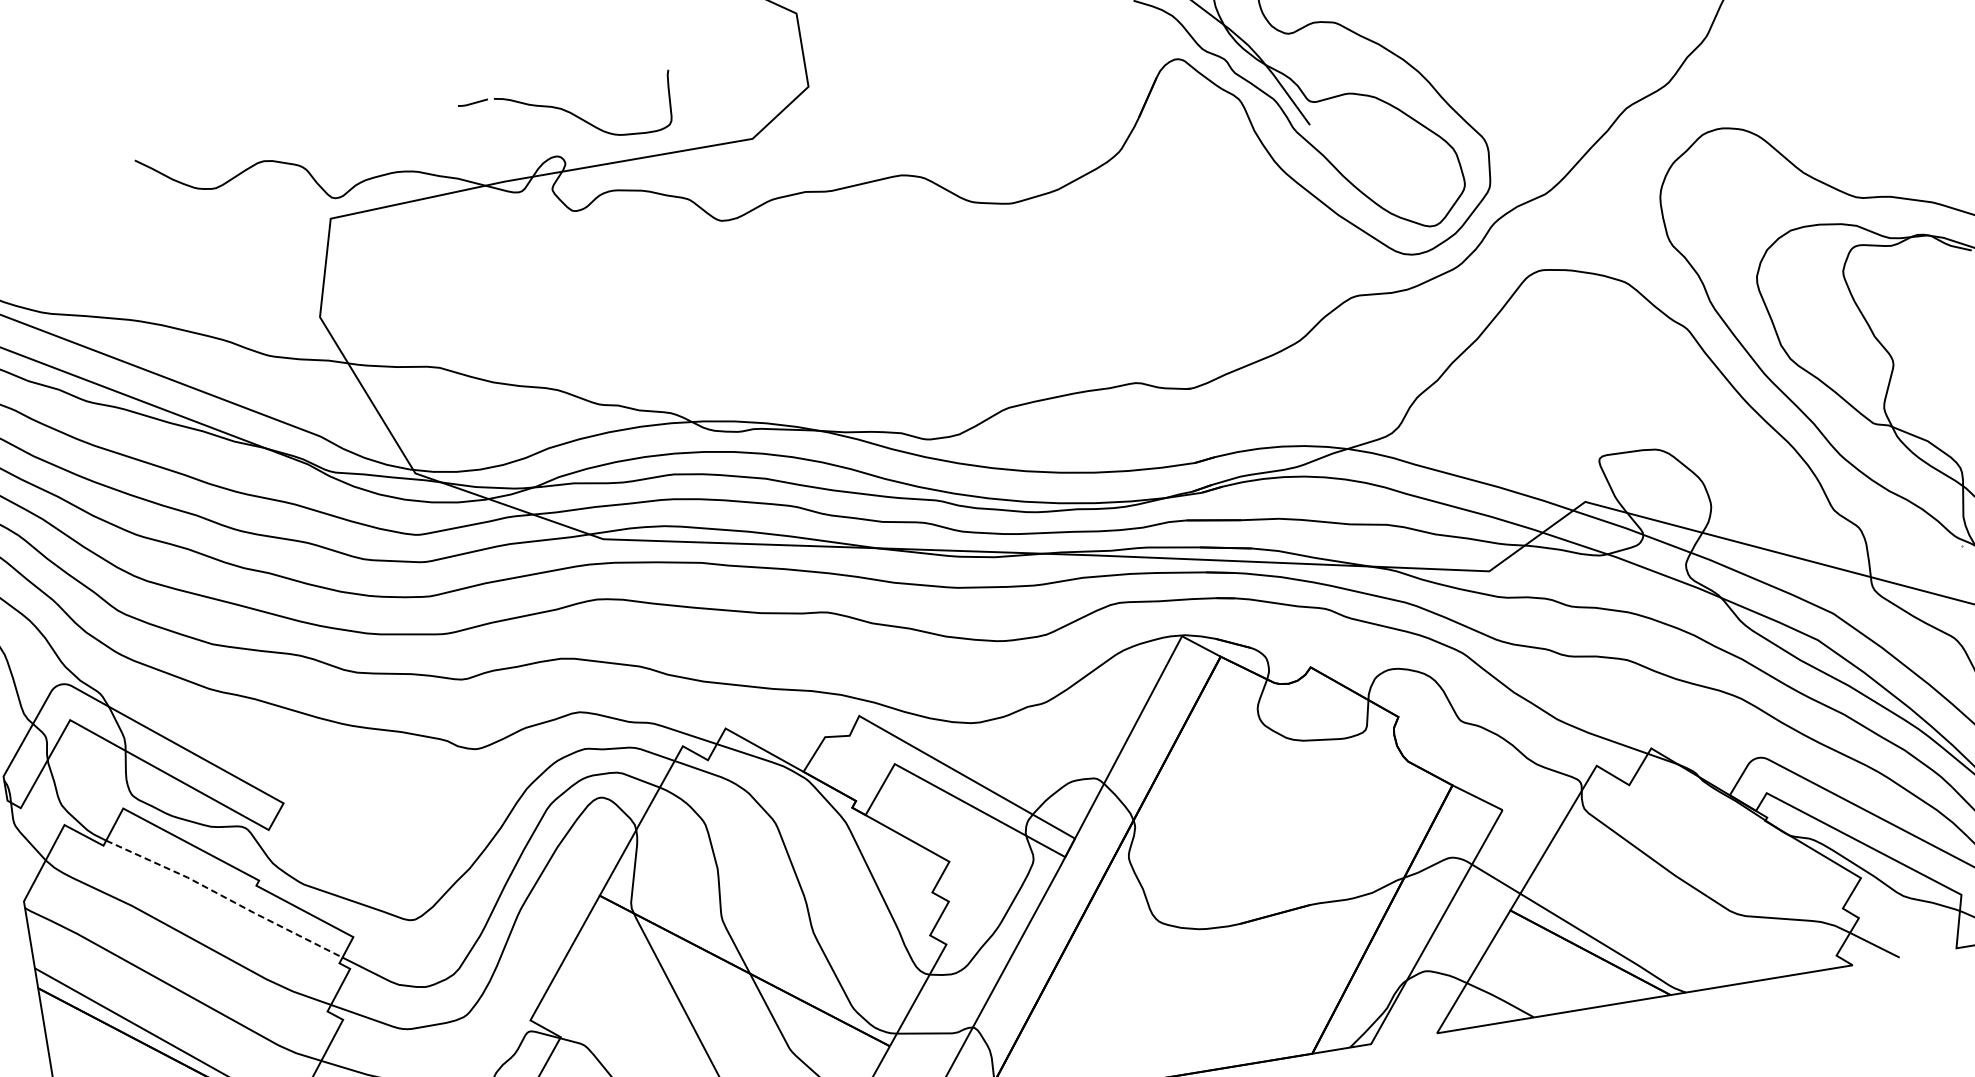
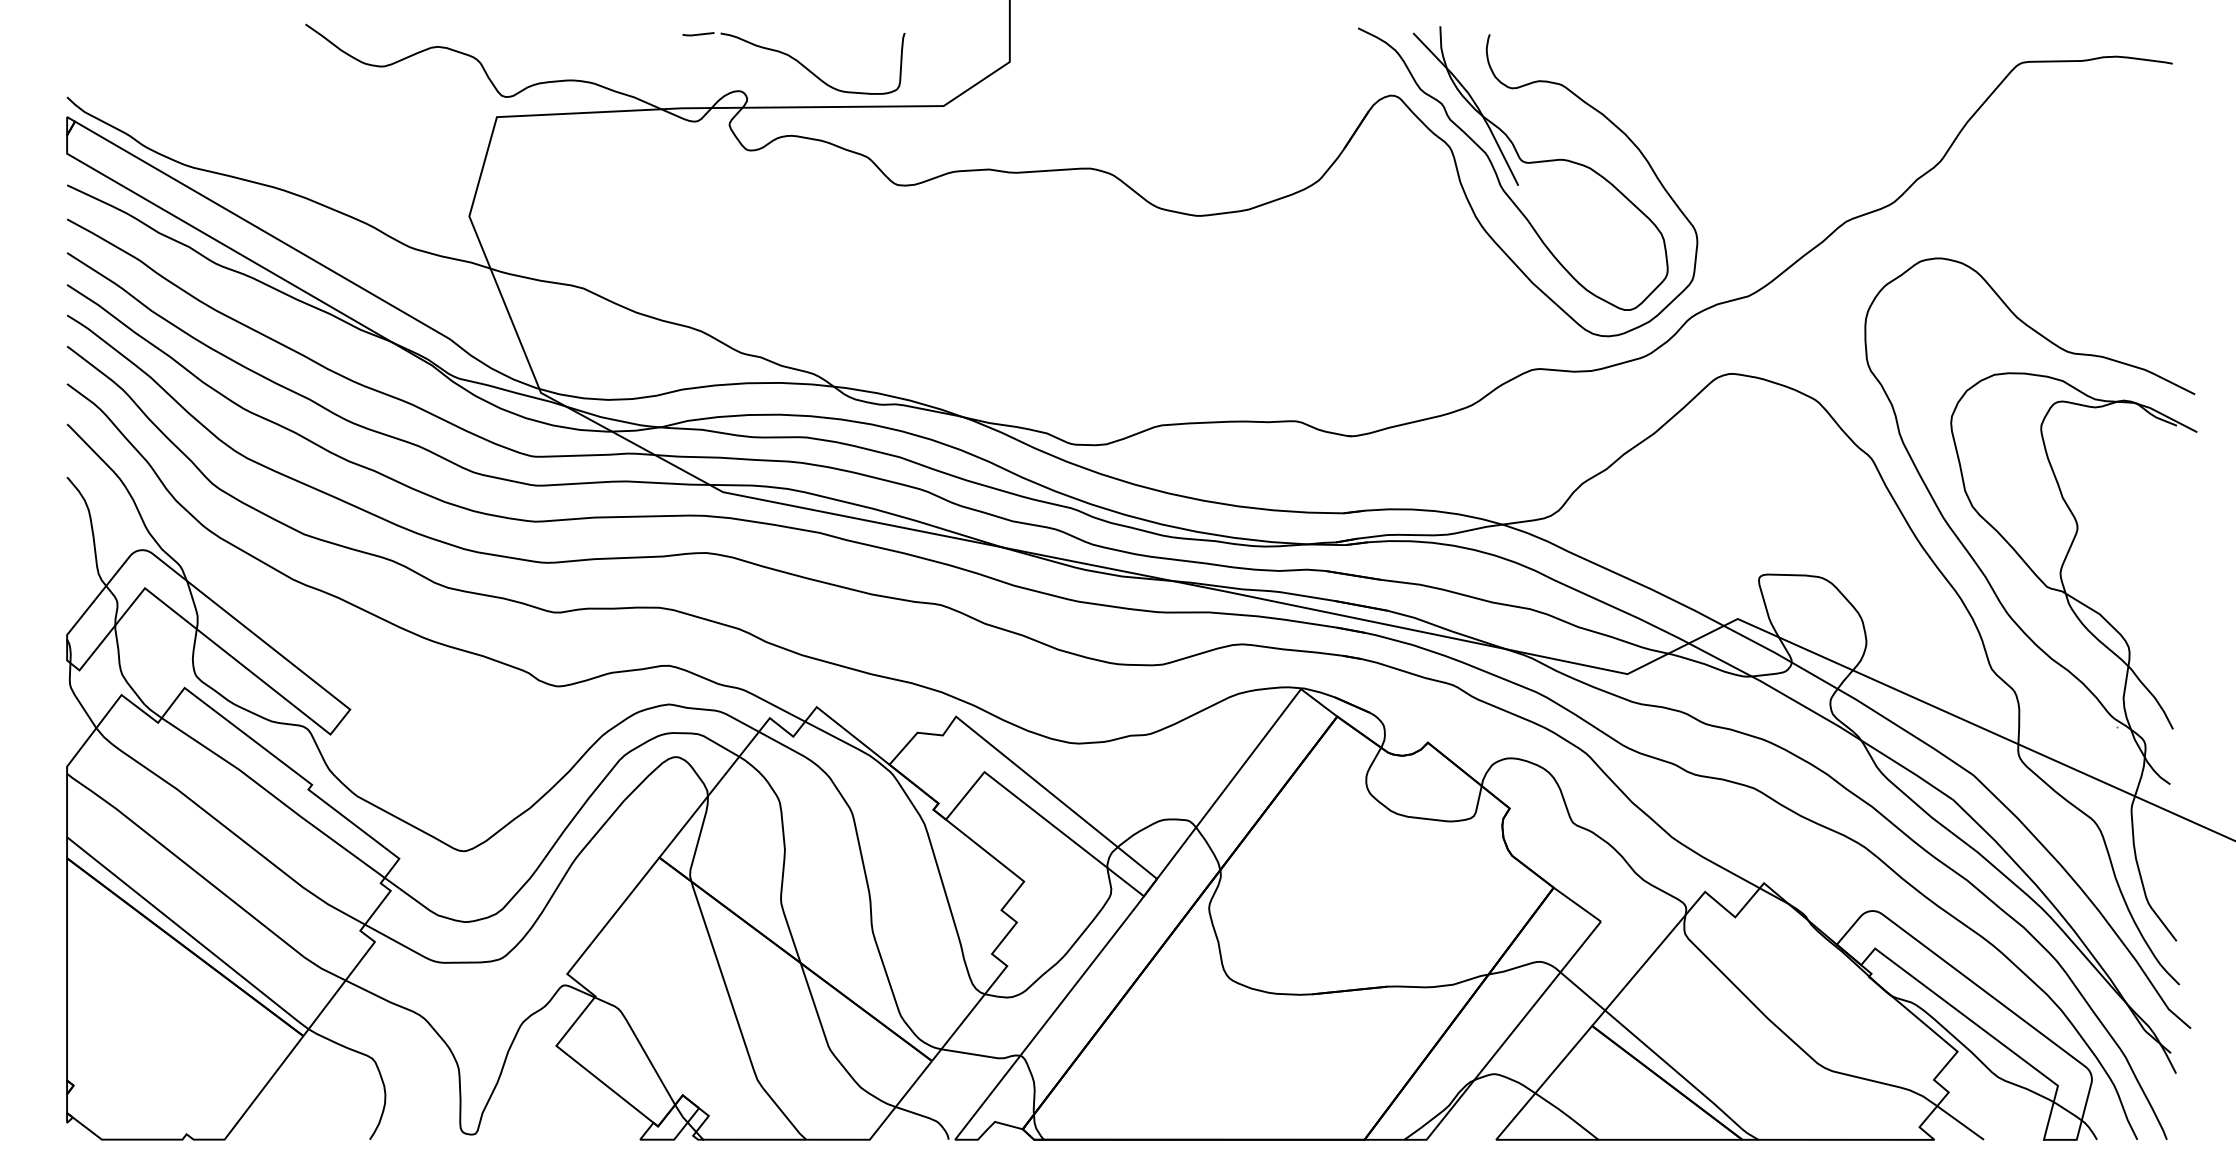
part: (567, 116) -> (793, 63), moved
line: (225, 897) -> (274, 796), dashed -> solid

